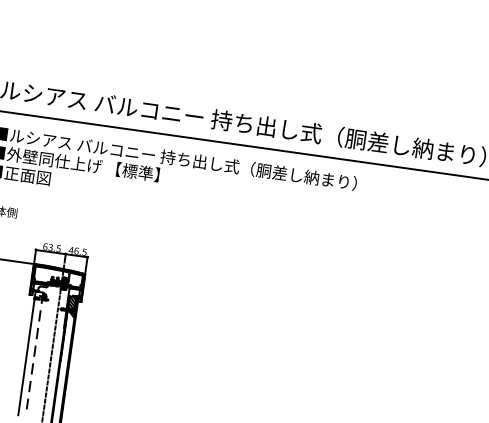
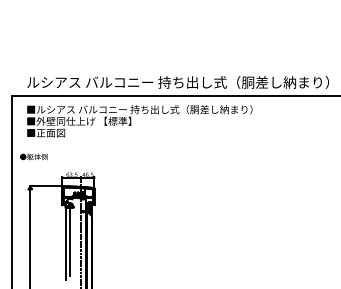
line: (35, 351) -> (70, 239), dashed -> solid

